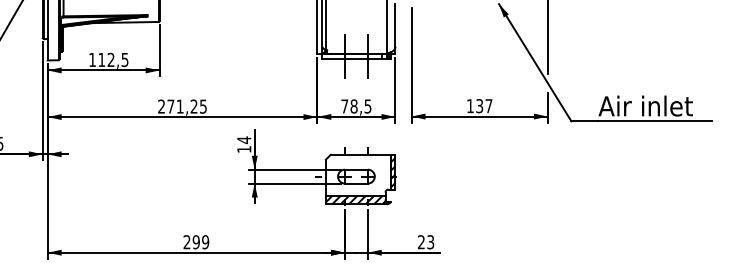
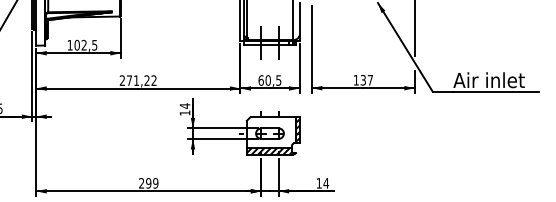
text: (100, 58) -> (76, 44), 112,5 -> 102,5
text: (202, 106) -> (153, 80), 271,25 -> 271,22
text: (349, 106) -> (264, 80), 78,5 -> 60,5
text: (425, 242) -> (322, 183), 23 -> 14

